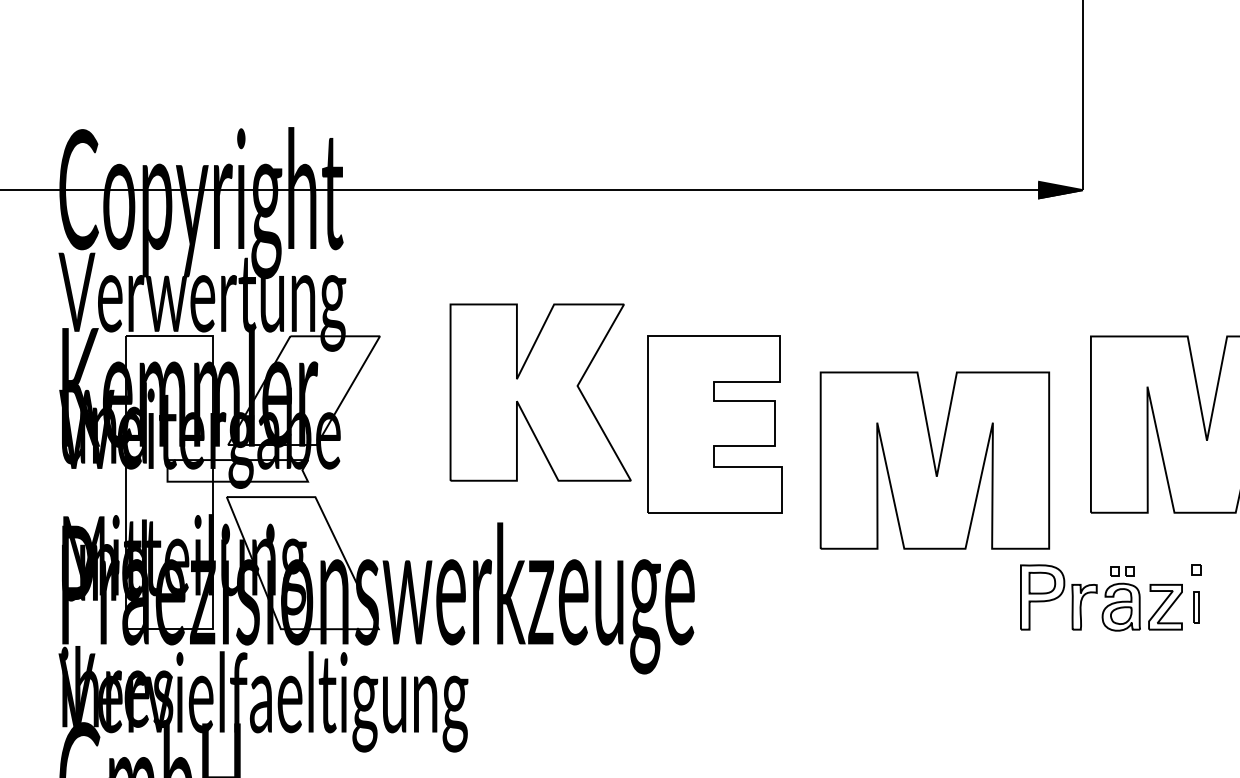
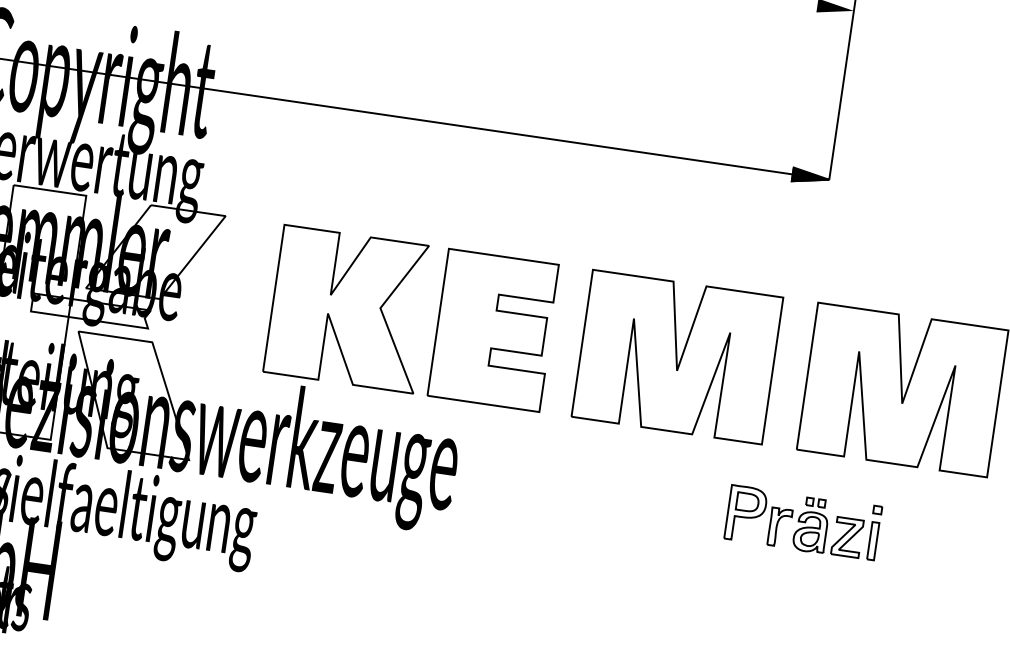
part: (540, 392) -> (348, 309), moved
part: (934, 460) -> (677, 357), moved
part: (1196, 607) -> (873, 541), size x1.43

